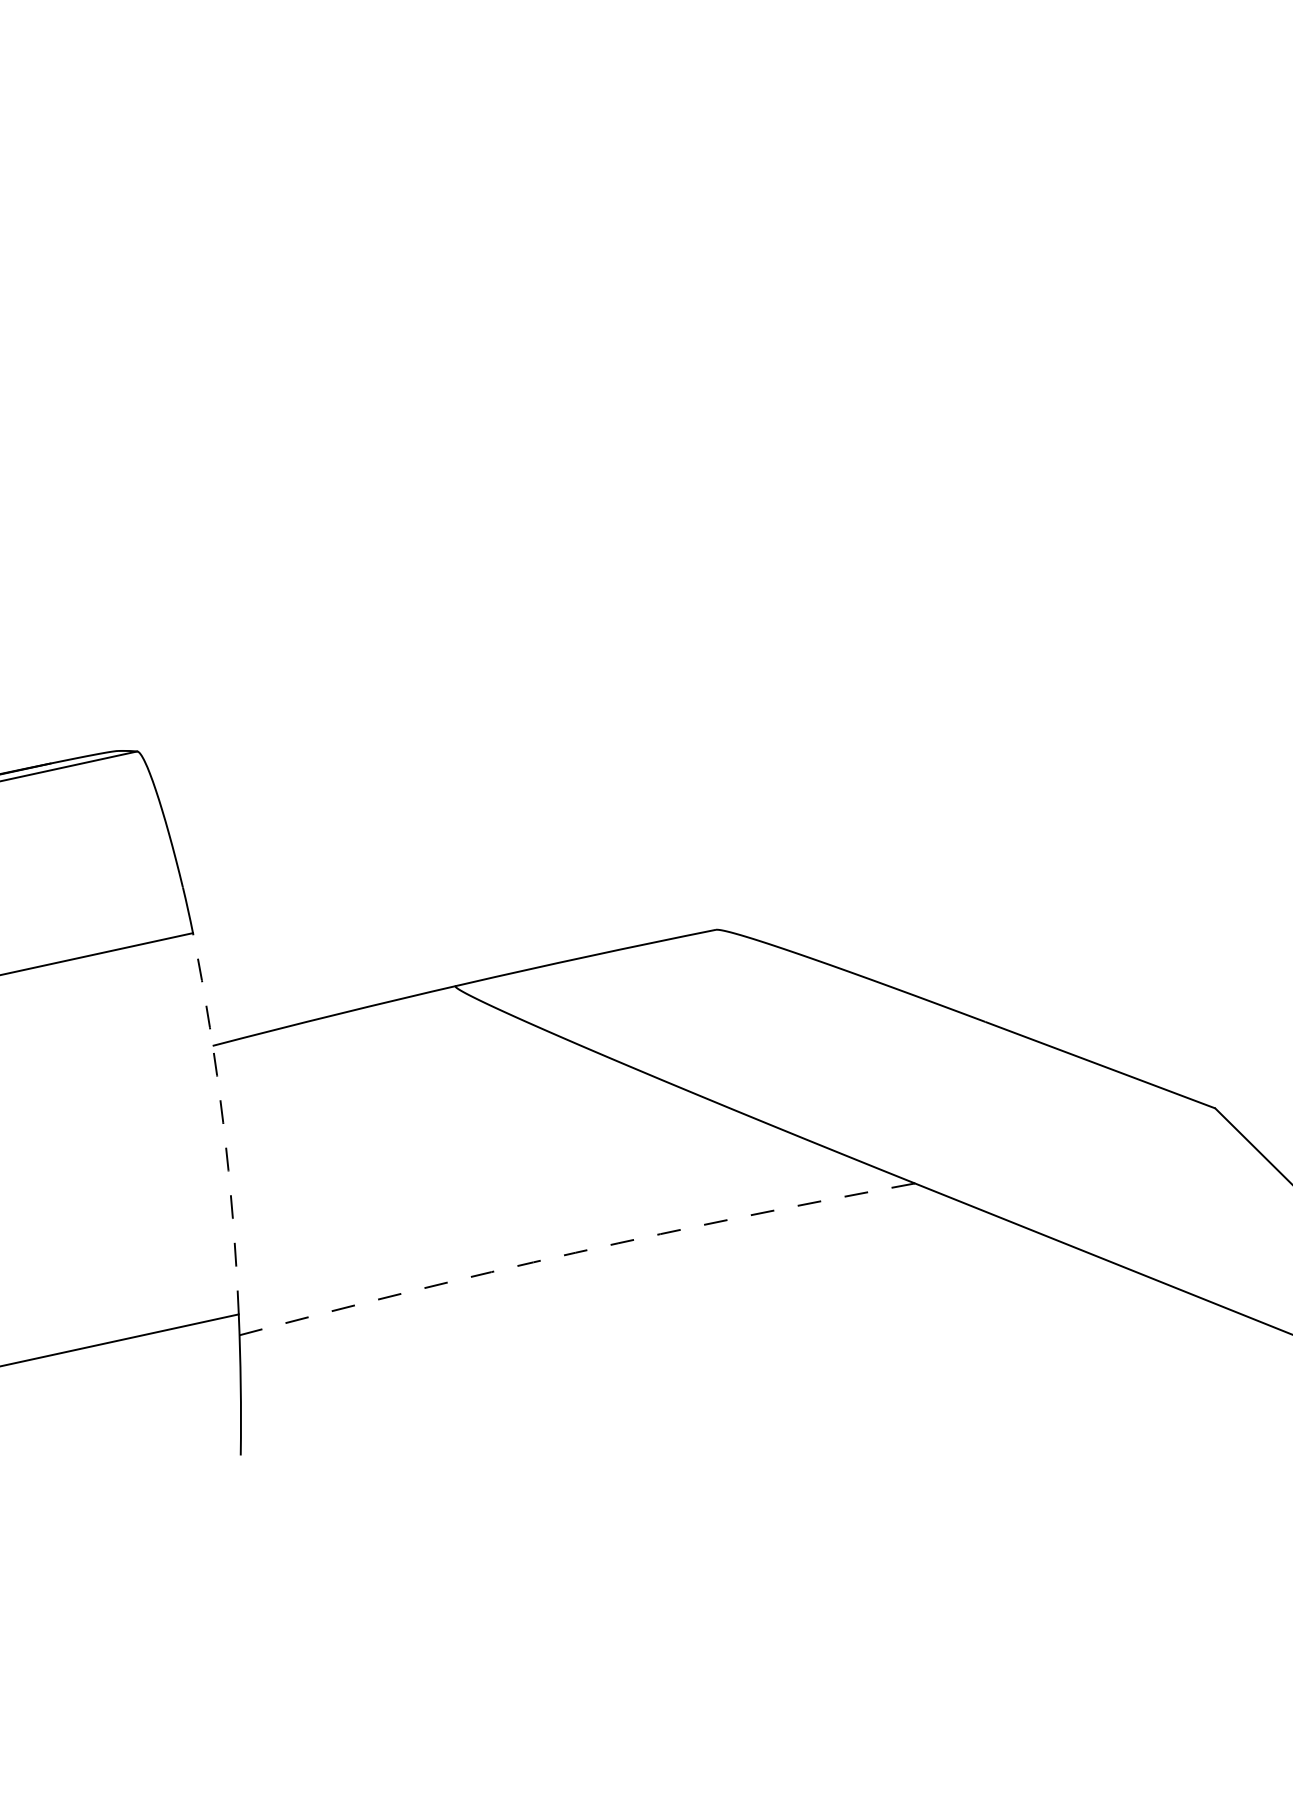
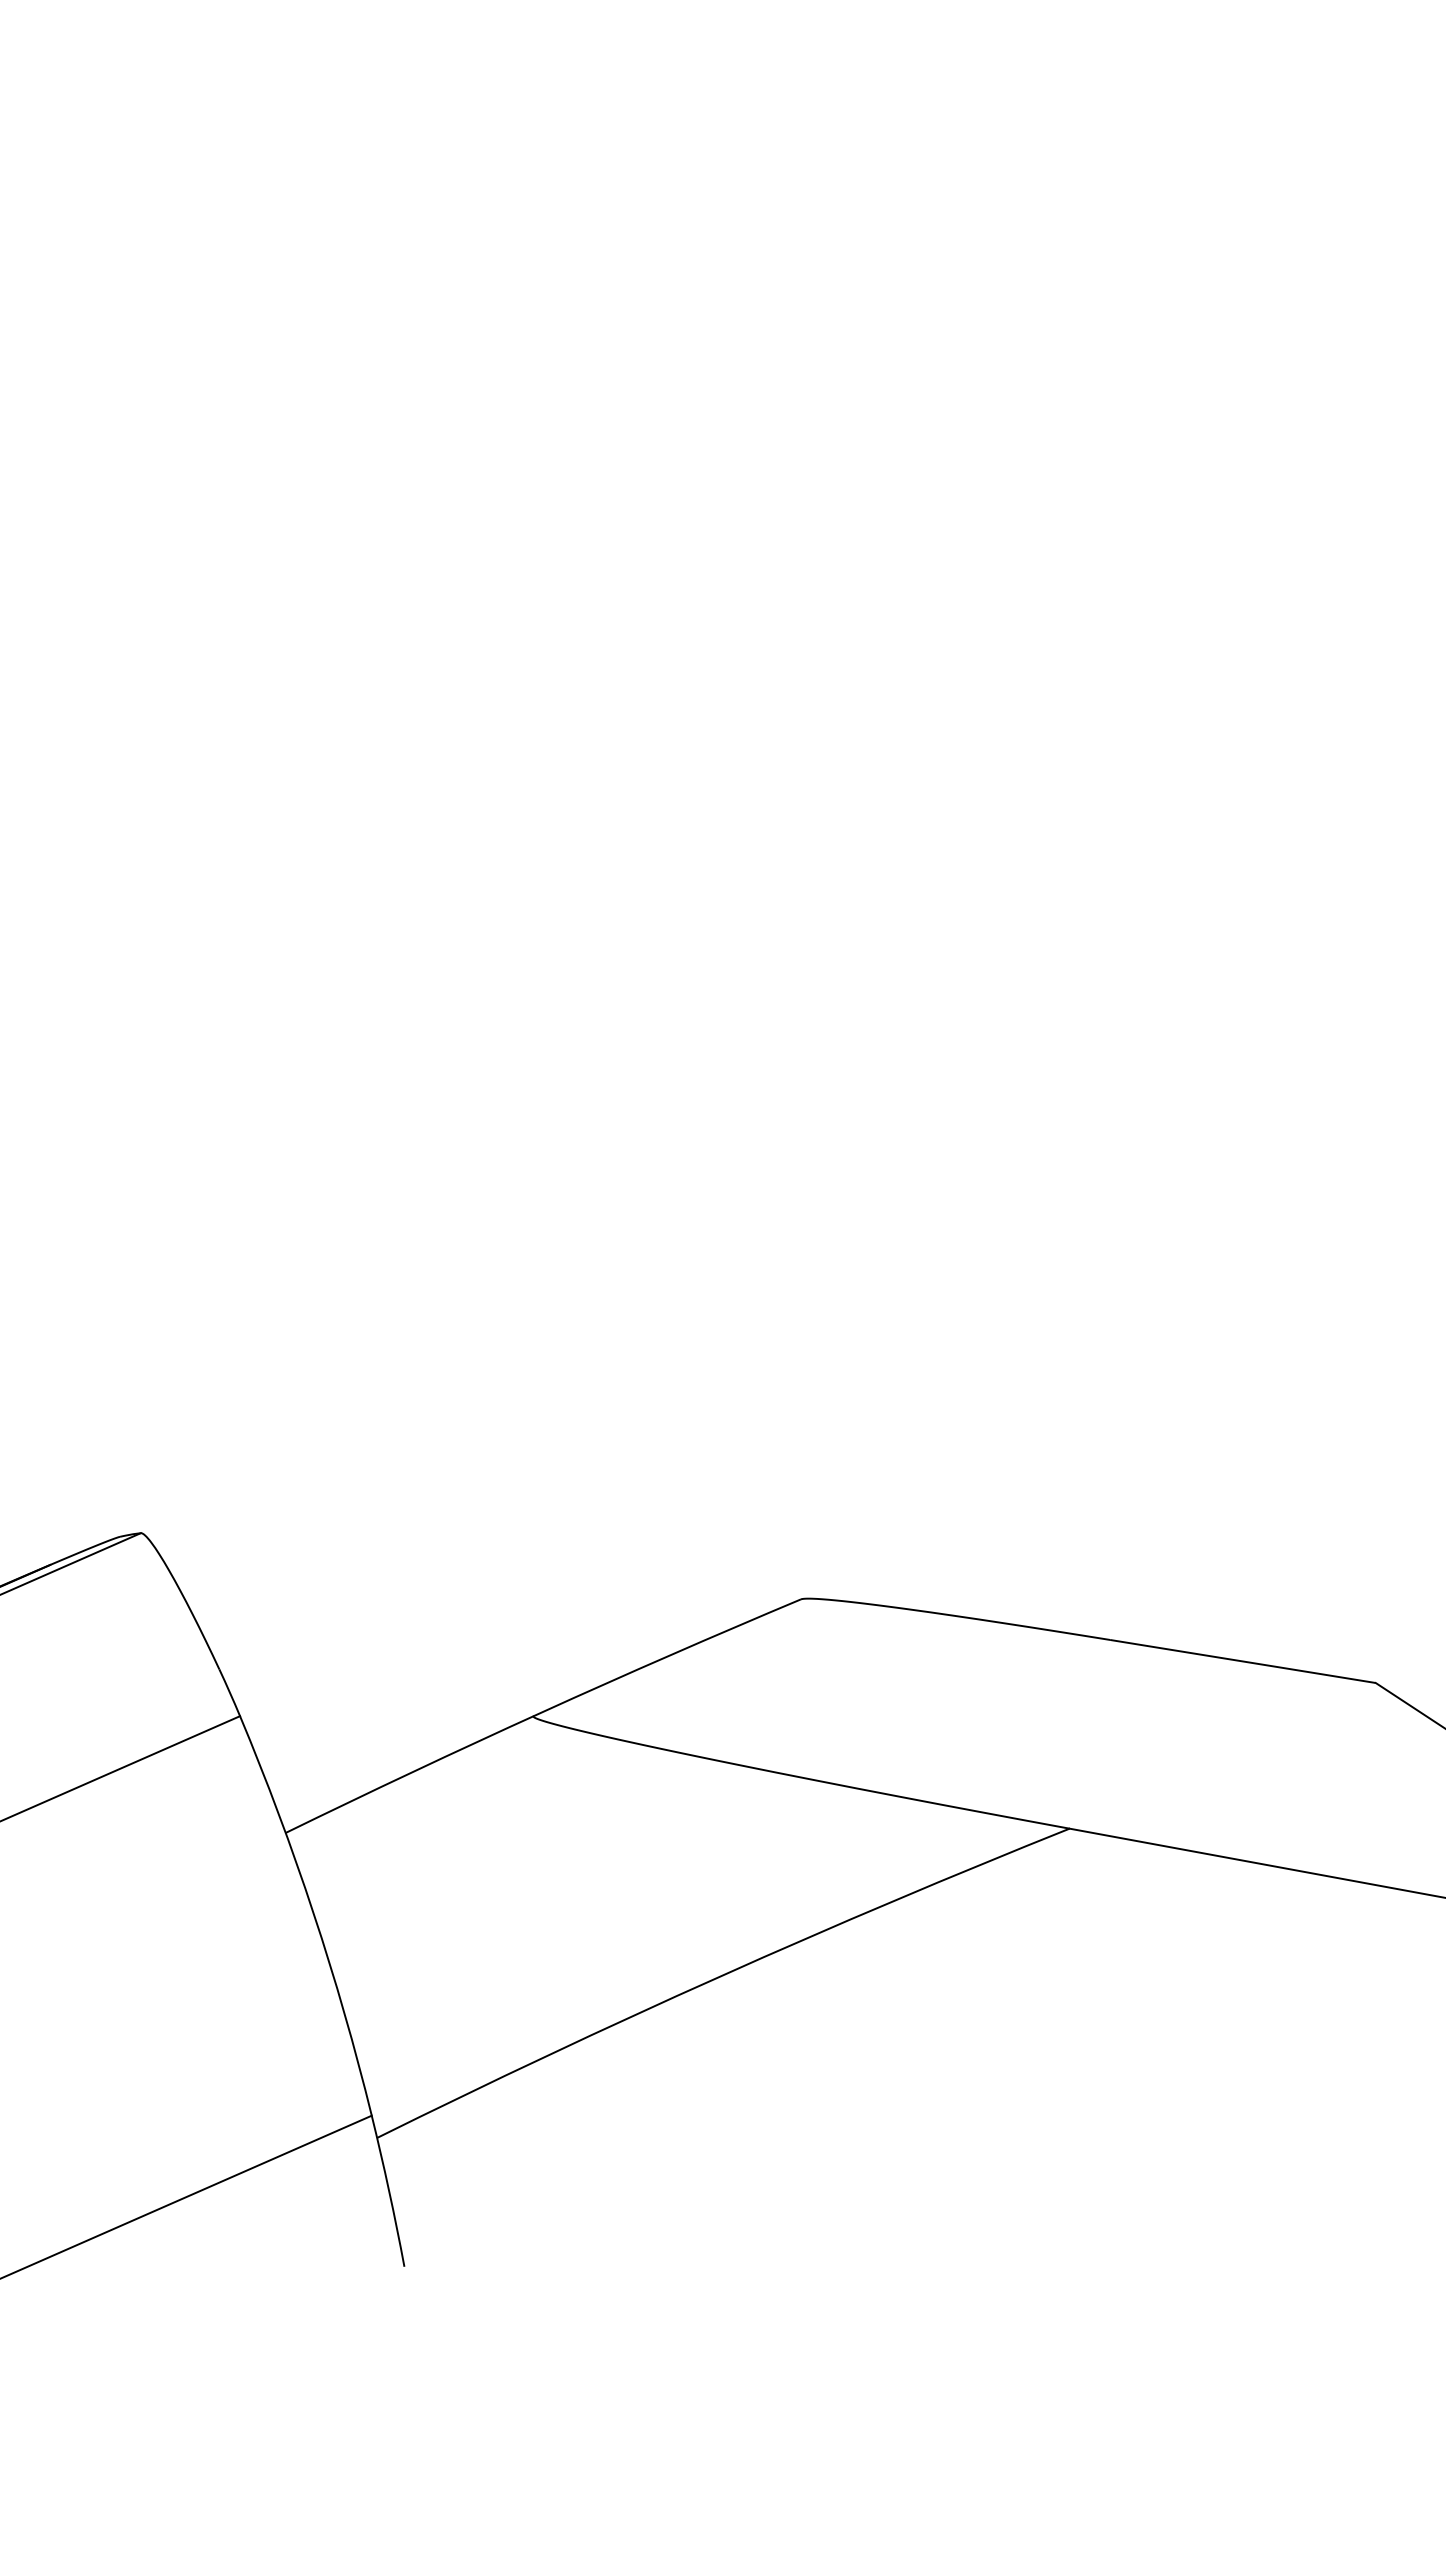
arc: (223, 1122) -> (313, 1913), dashed -> solid
arc: (575, 1252) -> (720, 1976), dashed -> solid

